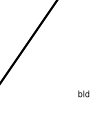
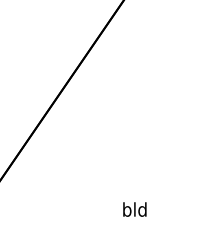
text: (83, 93) -> (134, 208), moved

